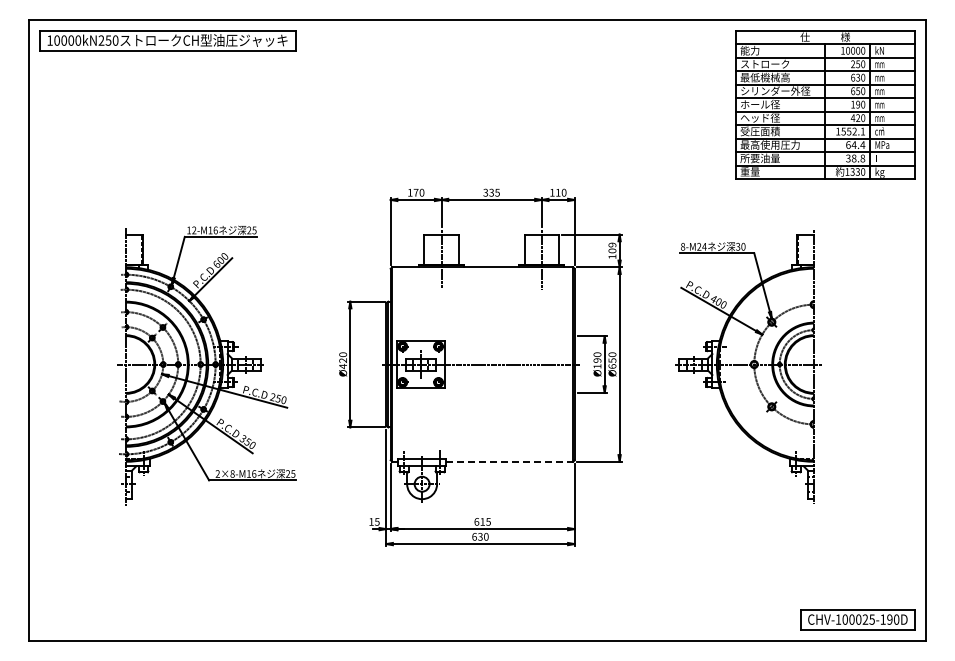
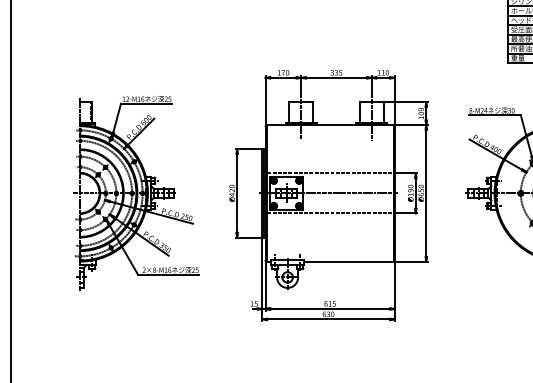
line: (480, 336) -> (328, 173), added
line: (480, 392) -> (328, 213), added
line: (509, 461) -> (348, 261), dashed -> solid

